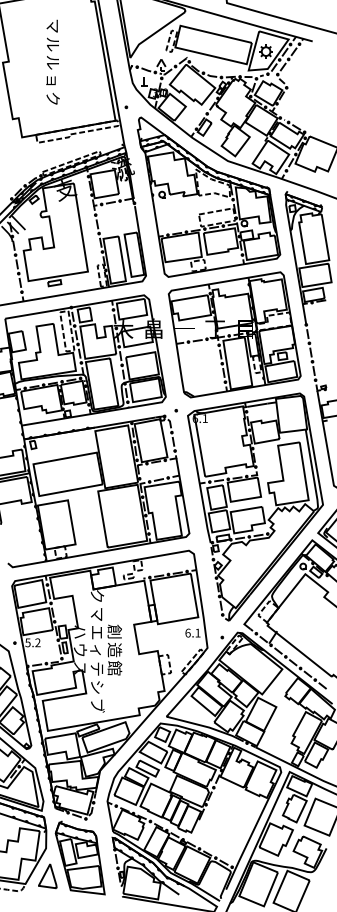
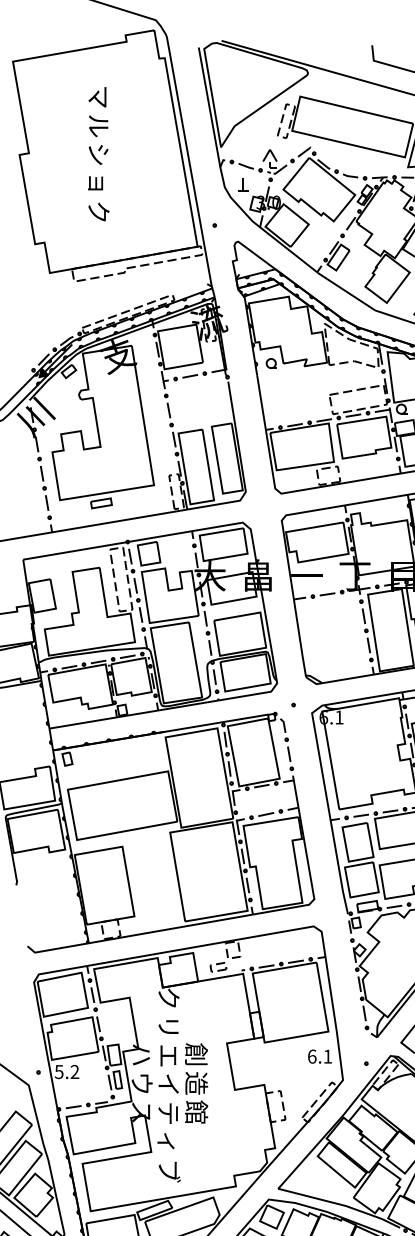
text: (52, 62) -> (97, 154), ル -> シ
text: (96, 614) -> (167, 1027), マ -> リ
text: (96, 650) -> (167, 1084), ィ -> イ
text: (96, 687) -> (167, 1142), シ -> ィ

